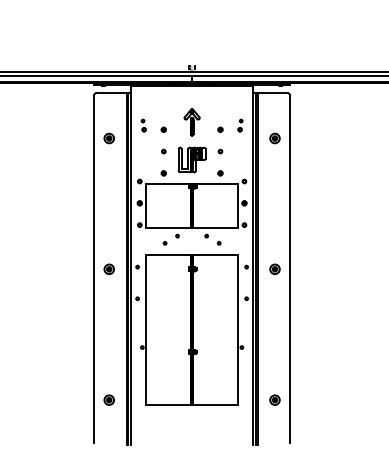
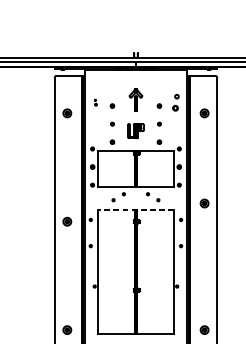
part: (143, 125) -> (95, 102), size x0.6
part: (240, 125) -> (176, 102), size x1.6
part: (191, 159) -> (135, 130), size x0.7
line: (192, 254) -> (136, 209), solid -> dashed
part: (274, 268) -> (204, 202), moved

